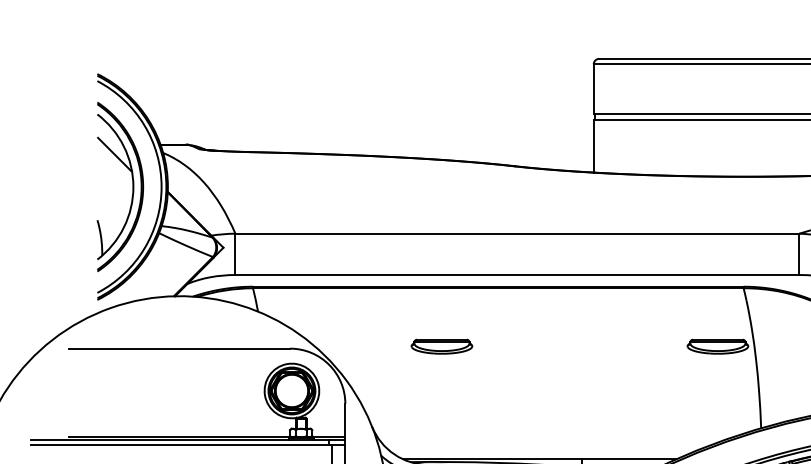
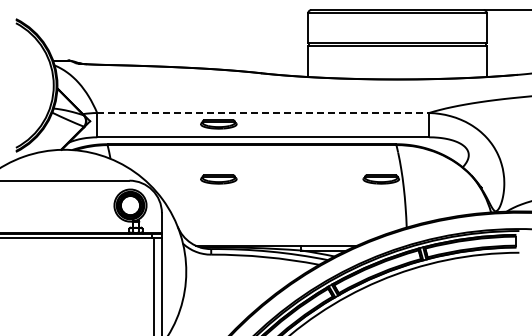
part: (132, 186) -> (36, 85), removed
line: (517, 234) -> (263, 113), solid -> dashed
part: (441, 253) -> (218, 124), added

